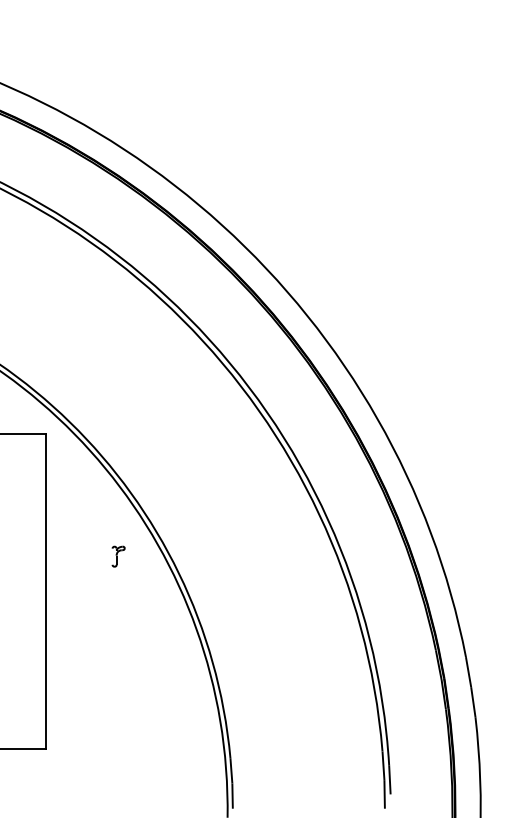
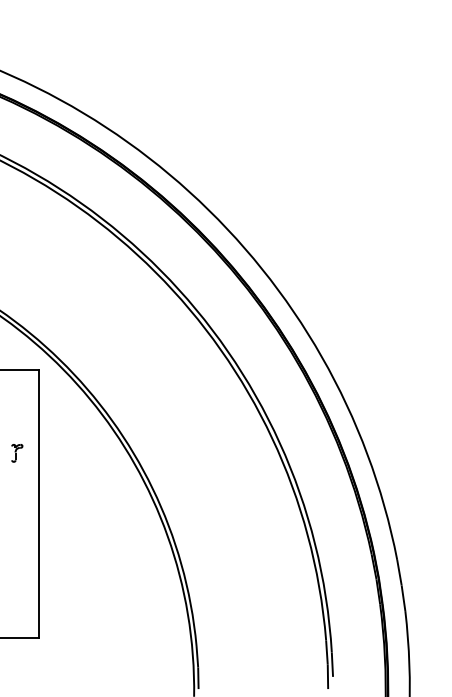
part: (118, 556) -> (17, 453), moved

